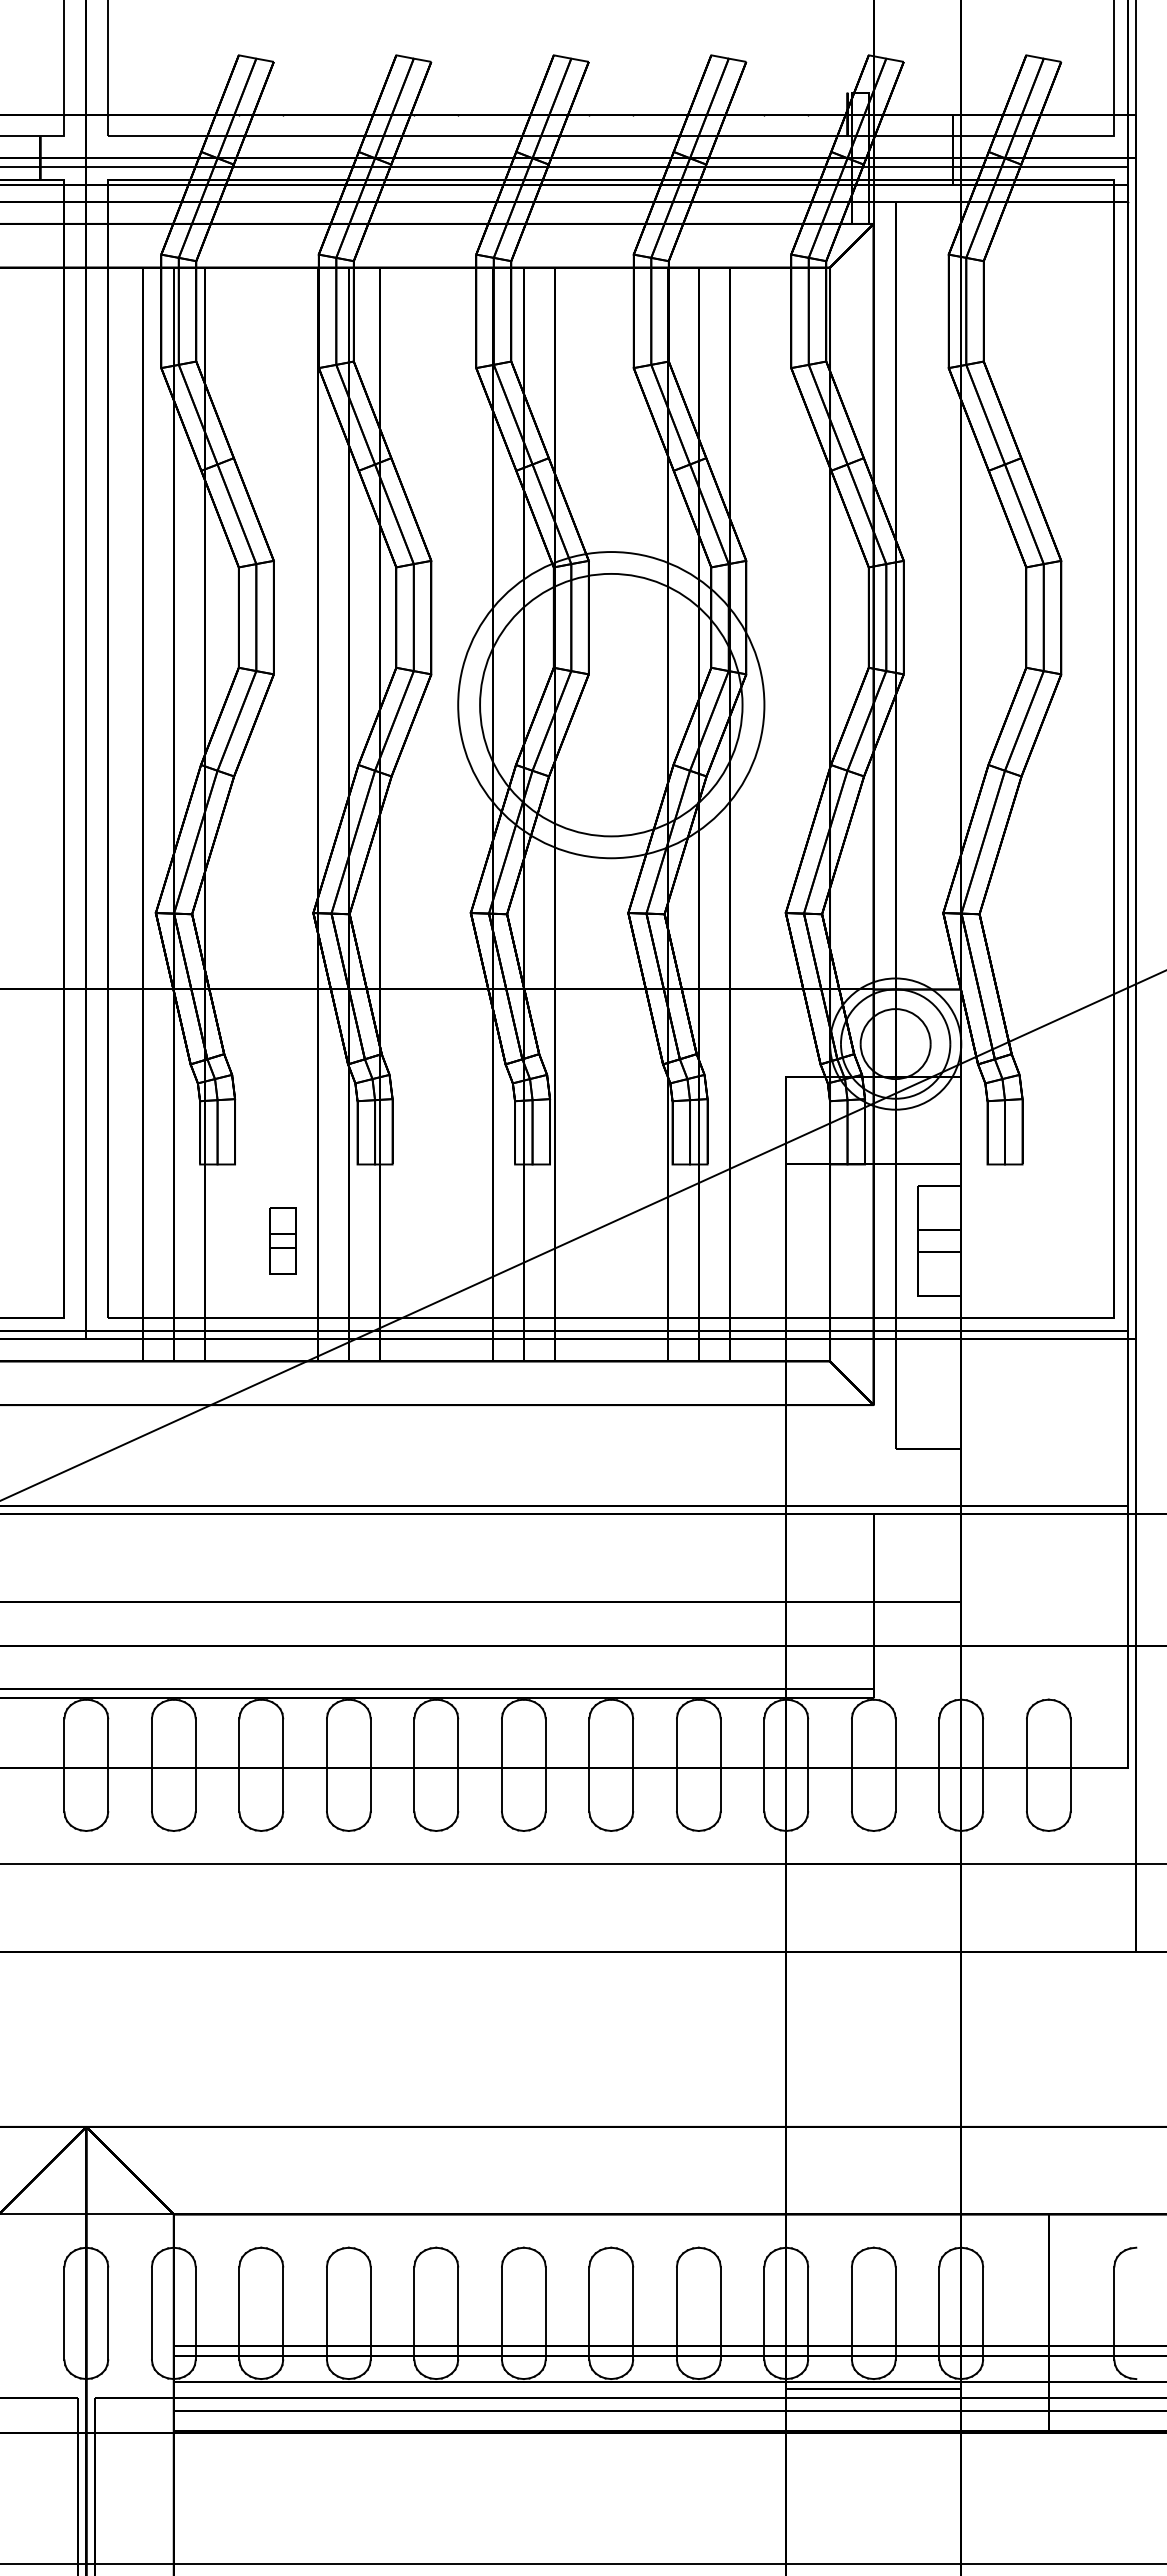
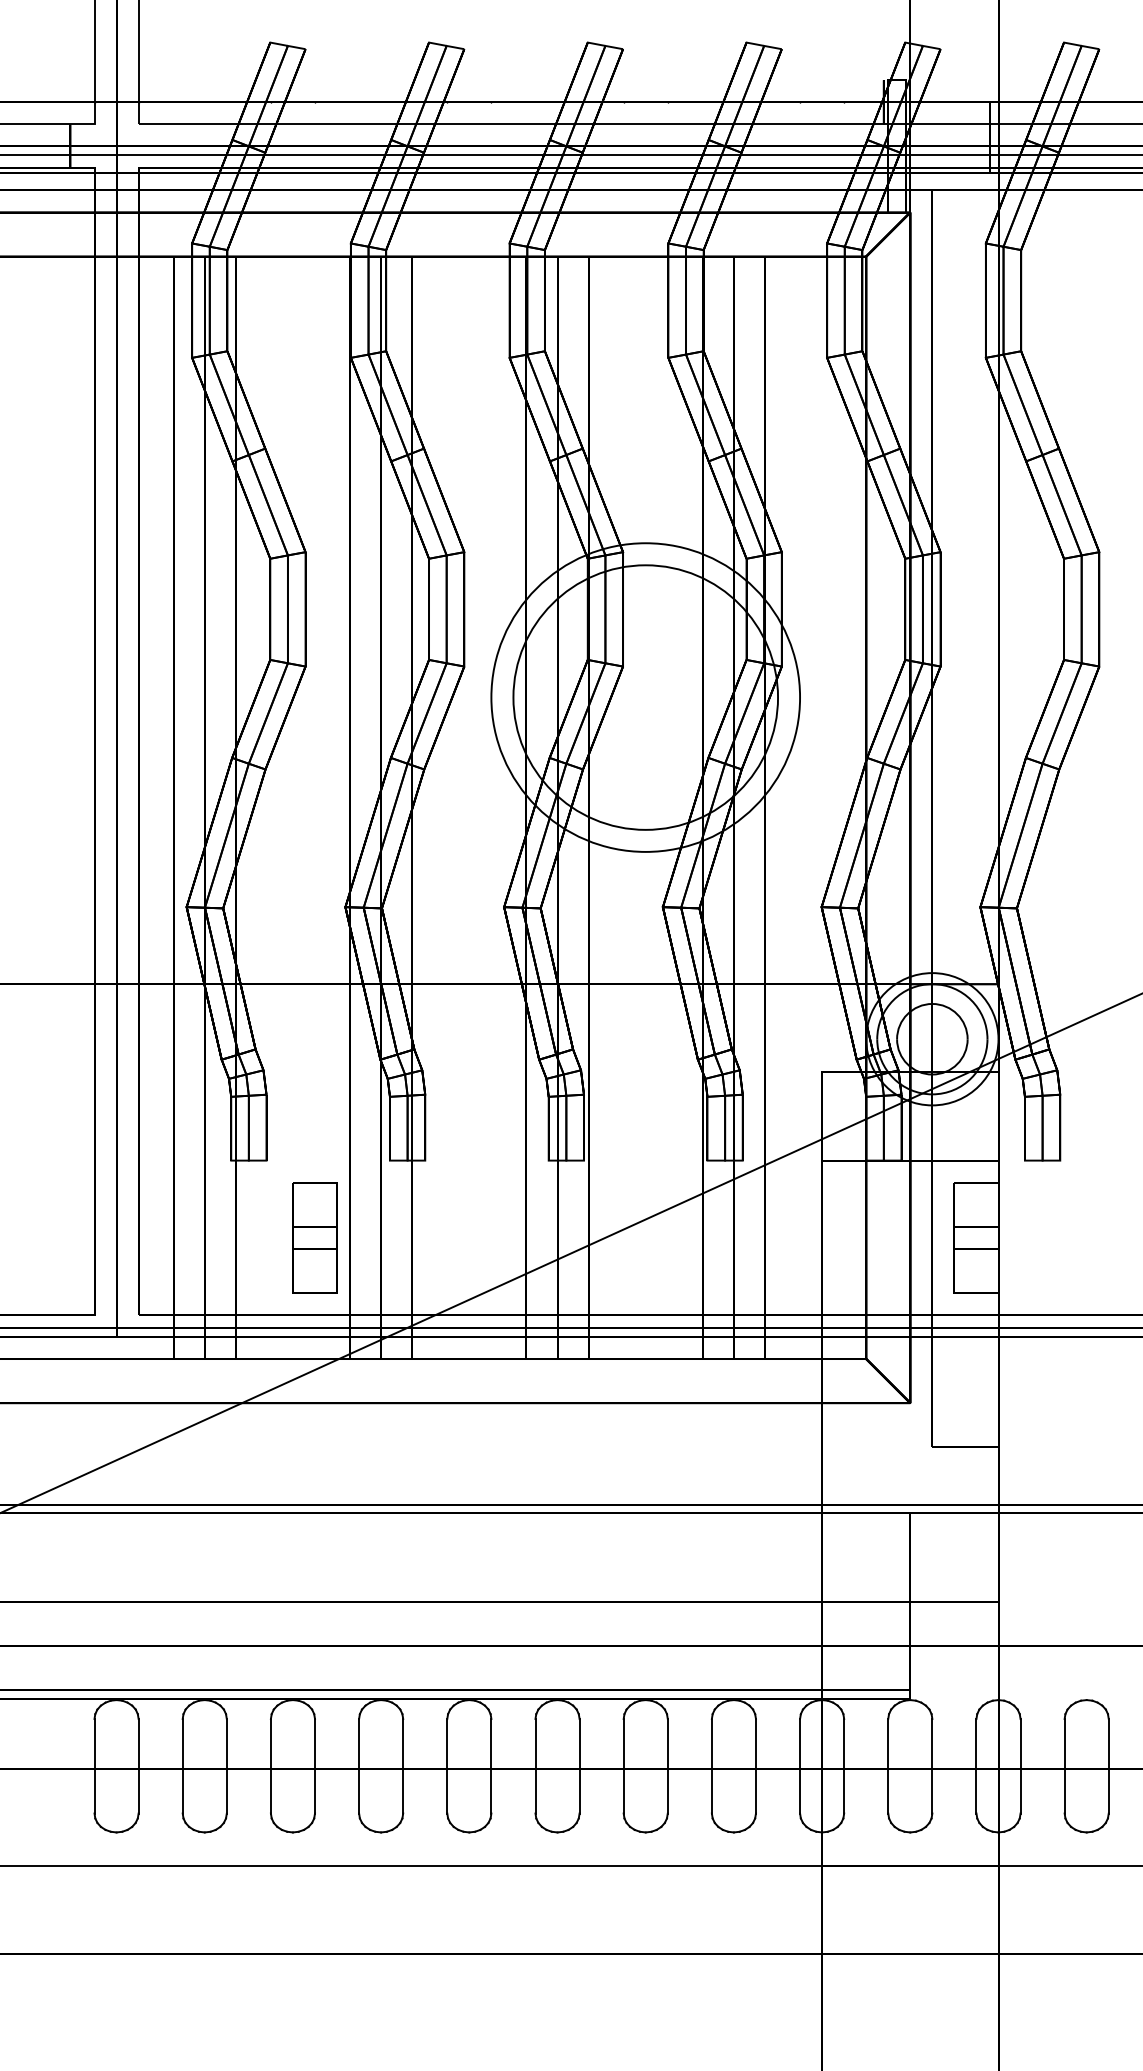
part: (282, 1240) -> (314, 1237), size x1.67

